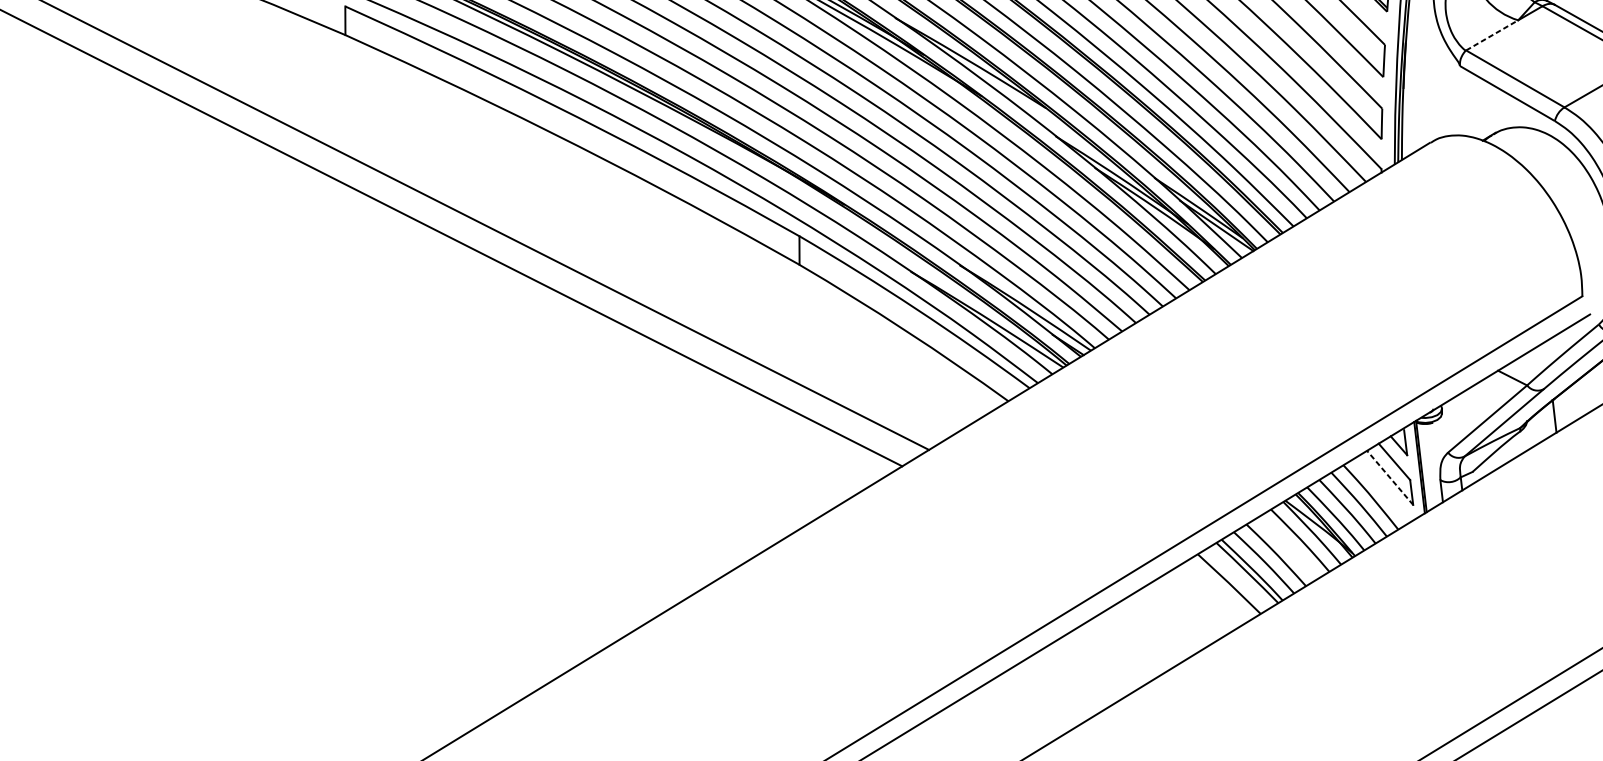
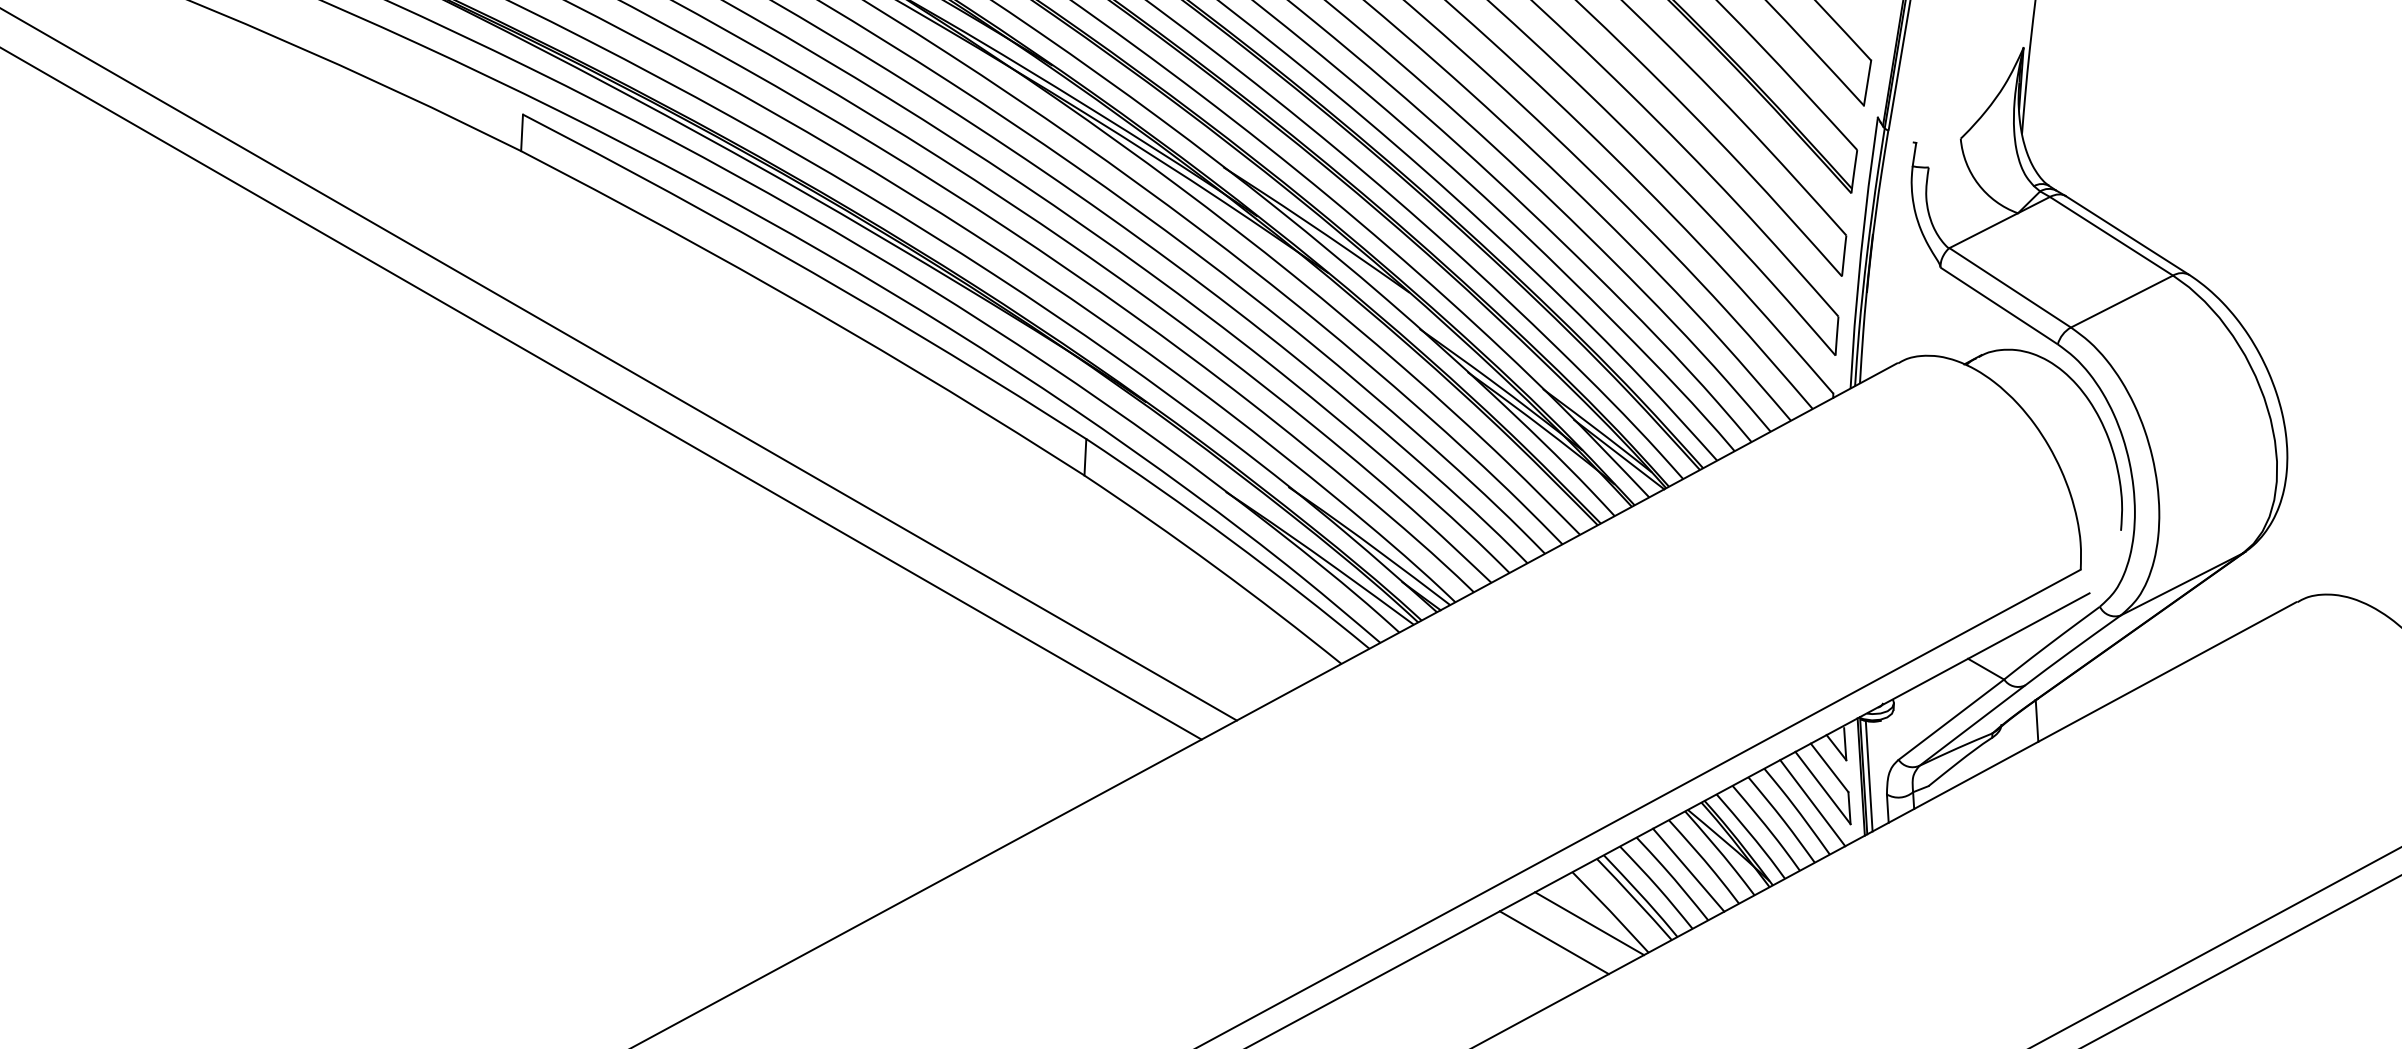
line: (1492, 35) -> (1984, 230), dashed -> solid
line: (1425, 466) -> (1868, 775), added
line: (1389, 477) -> (1822, 787), dashed -> solid
line: (1382, 490) -> (1812, 803), added
line: (1288, 547) -> (1688, 869), added
line: (1213, 593) -> (1589, 923), added
line: (1185, 610) -> (1553, 942), added

